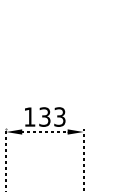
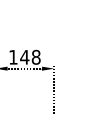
text: (51, 116) -> (29, 56), 133 -> 148

